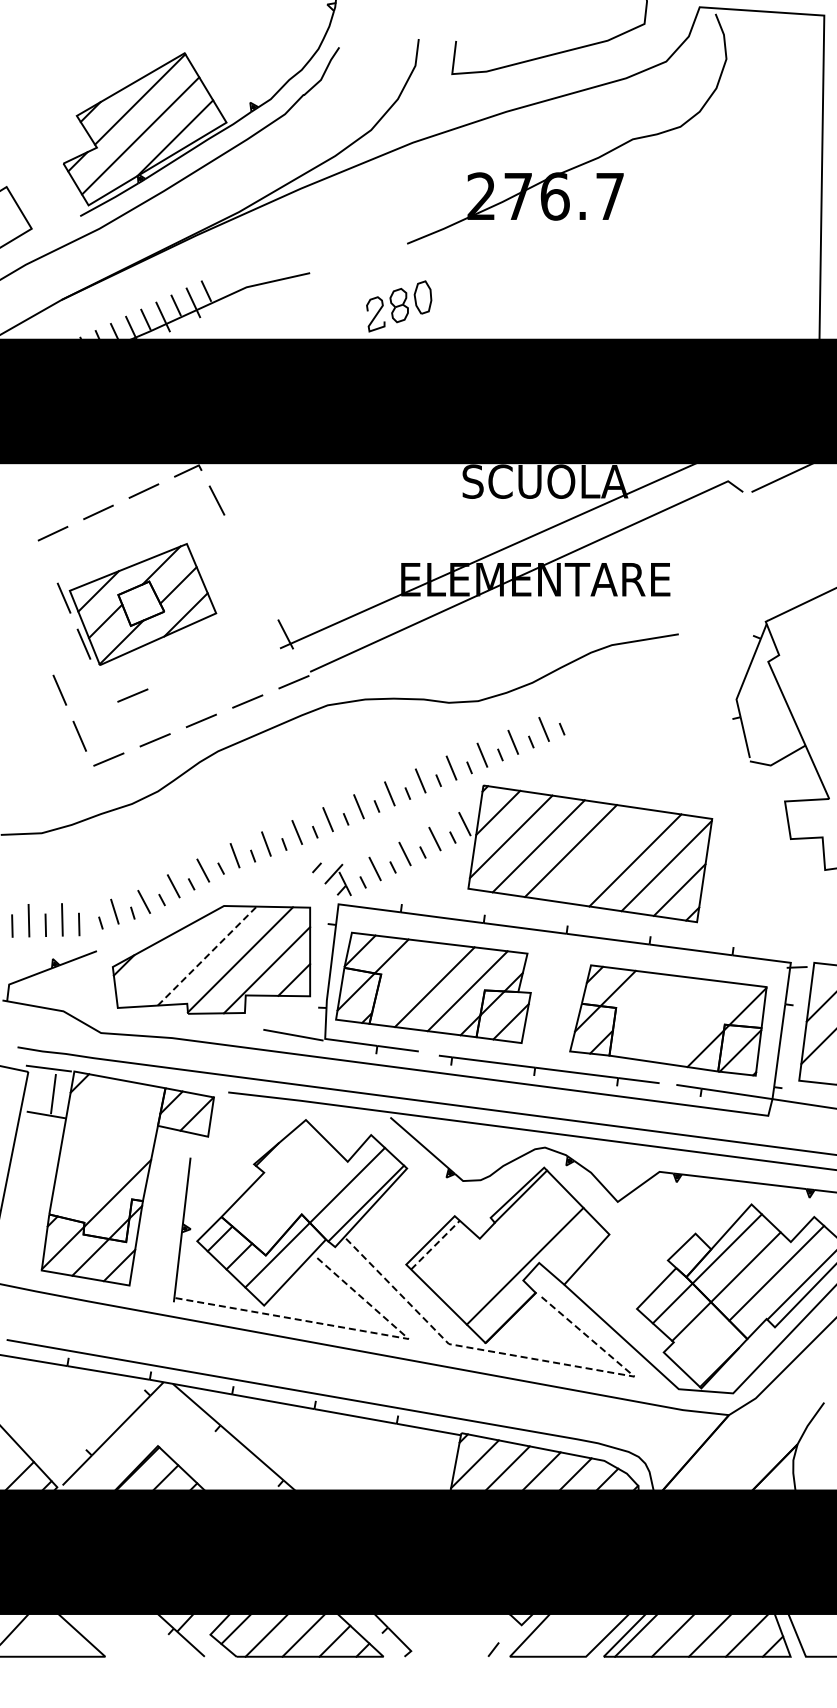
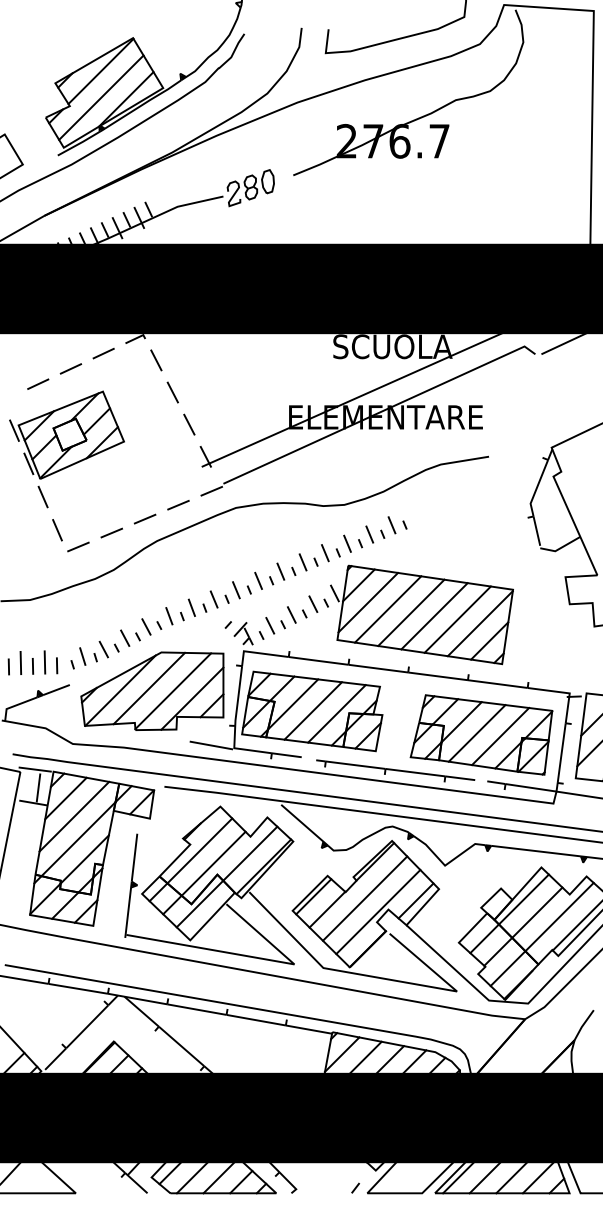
part: (399, 306) -> (251, 188), moved
line: (239, 545) -> (172, 392), added
line: (262, 589) -> (189, 424), added
part: (136, 604) -> (66, 435), moved
line: (132, 695) -> (95, 500), removed
line: (603, 855) -> (434, 616), added
line: (207, 956) -> (149, 688), dashed -> solid
line: (167, 958) -> (120, 690), added
line: (406, 978) -> (292, 704), added
line: (640, 1002) -> (461, 721), added
line: (661, 1018) -> (476, 733), added
line: (694, 1022) -> (500, 736), added
line: (91, 1108) -> (65, 798), added
line: (102, 1133) -> (73, 816), added
line: (108, 1164) -> (78, 838), added
line: (277, 1181) -> (199, 850), added
line: (296, 1198) -> (213, 863), added
line: (435, 1244) -> (313, 896), dashed -> solid
line: (506, 1247) -> (364, 898), added
line: (577, 1250) -> (416, 900), added
line: (454, 1262) -> (327, 909), added
line: (355, 1329) -> (256, 957), dashed -> solid
line: (705, 1344) -> (508, 968), added
line: (530, 1358) -> (382, 978), dashed -> solid

